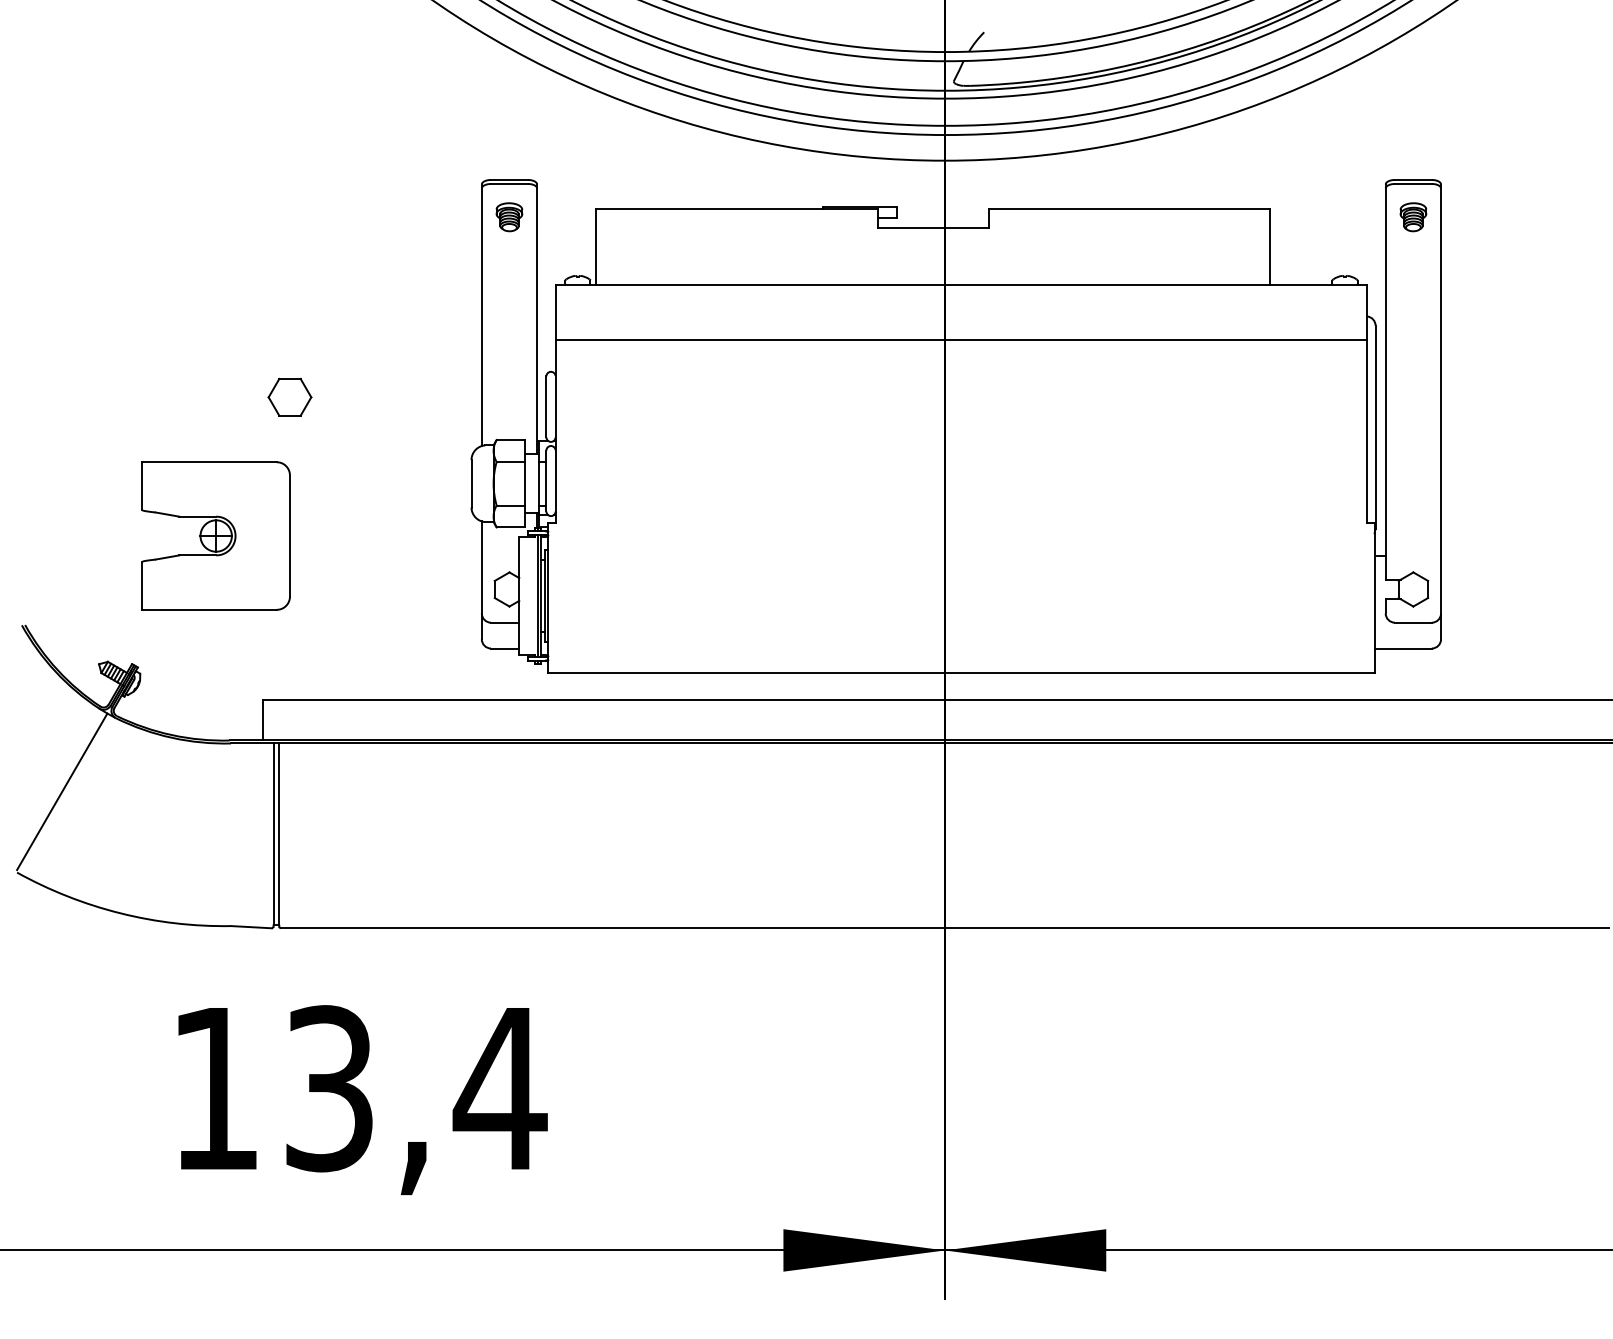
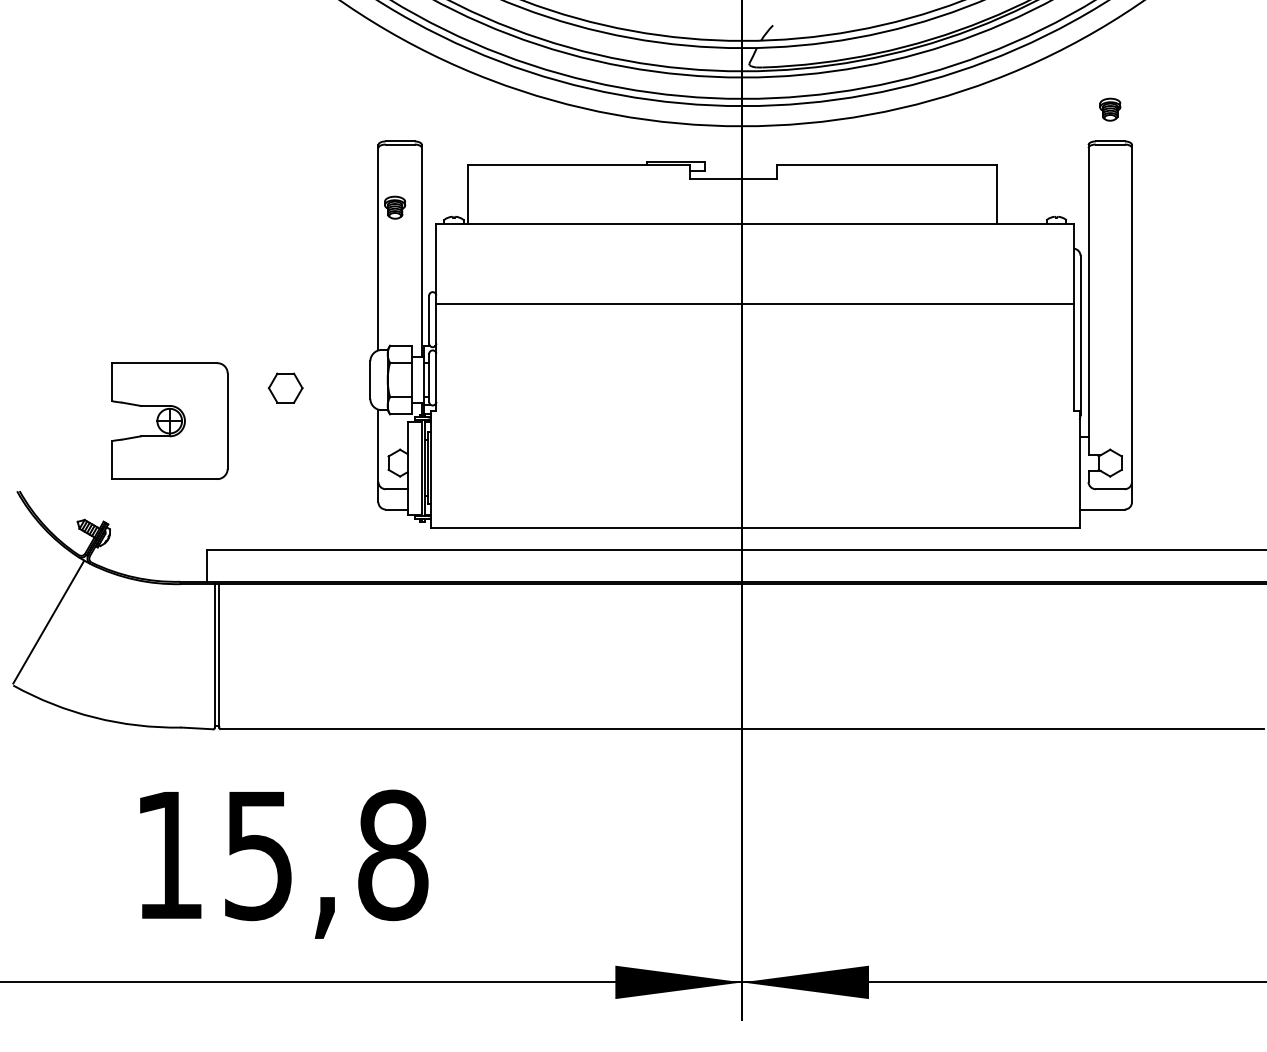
part: (509, 216) -> (395, 207), moved
part: (1413, 216) -> (1110, 109), moved
line: (961, 340) -> (755, 303), moved
part: (289, 396) -> (285, 387), moved
text: (416, 1088) -> (327, 855), 13,4 -> 15,8

